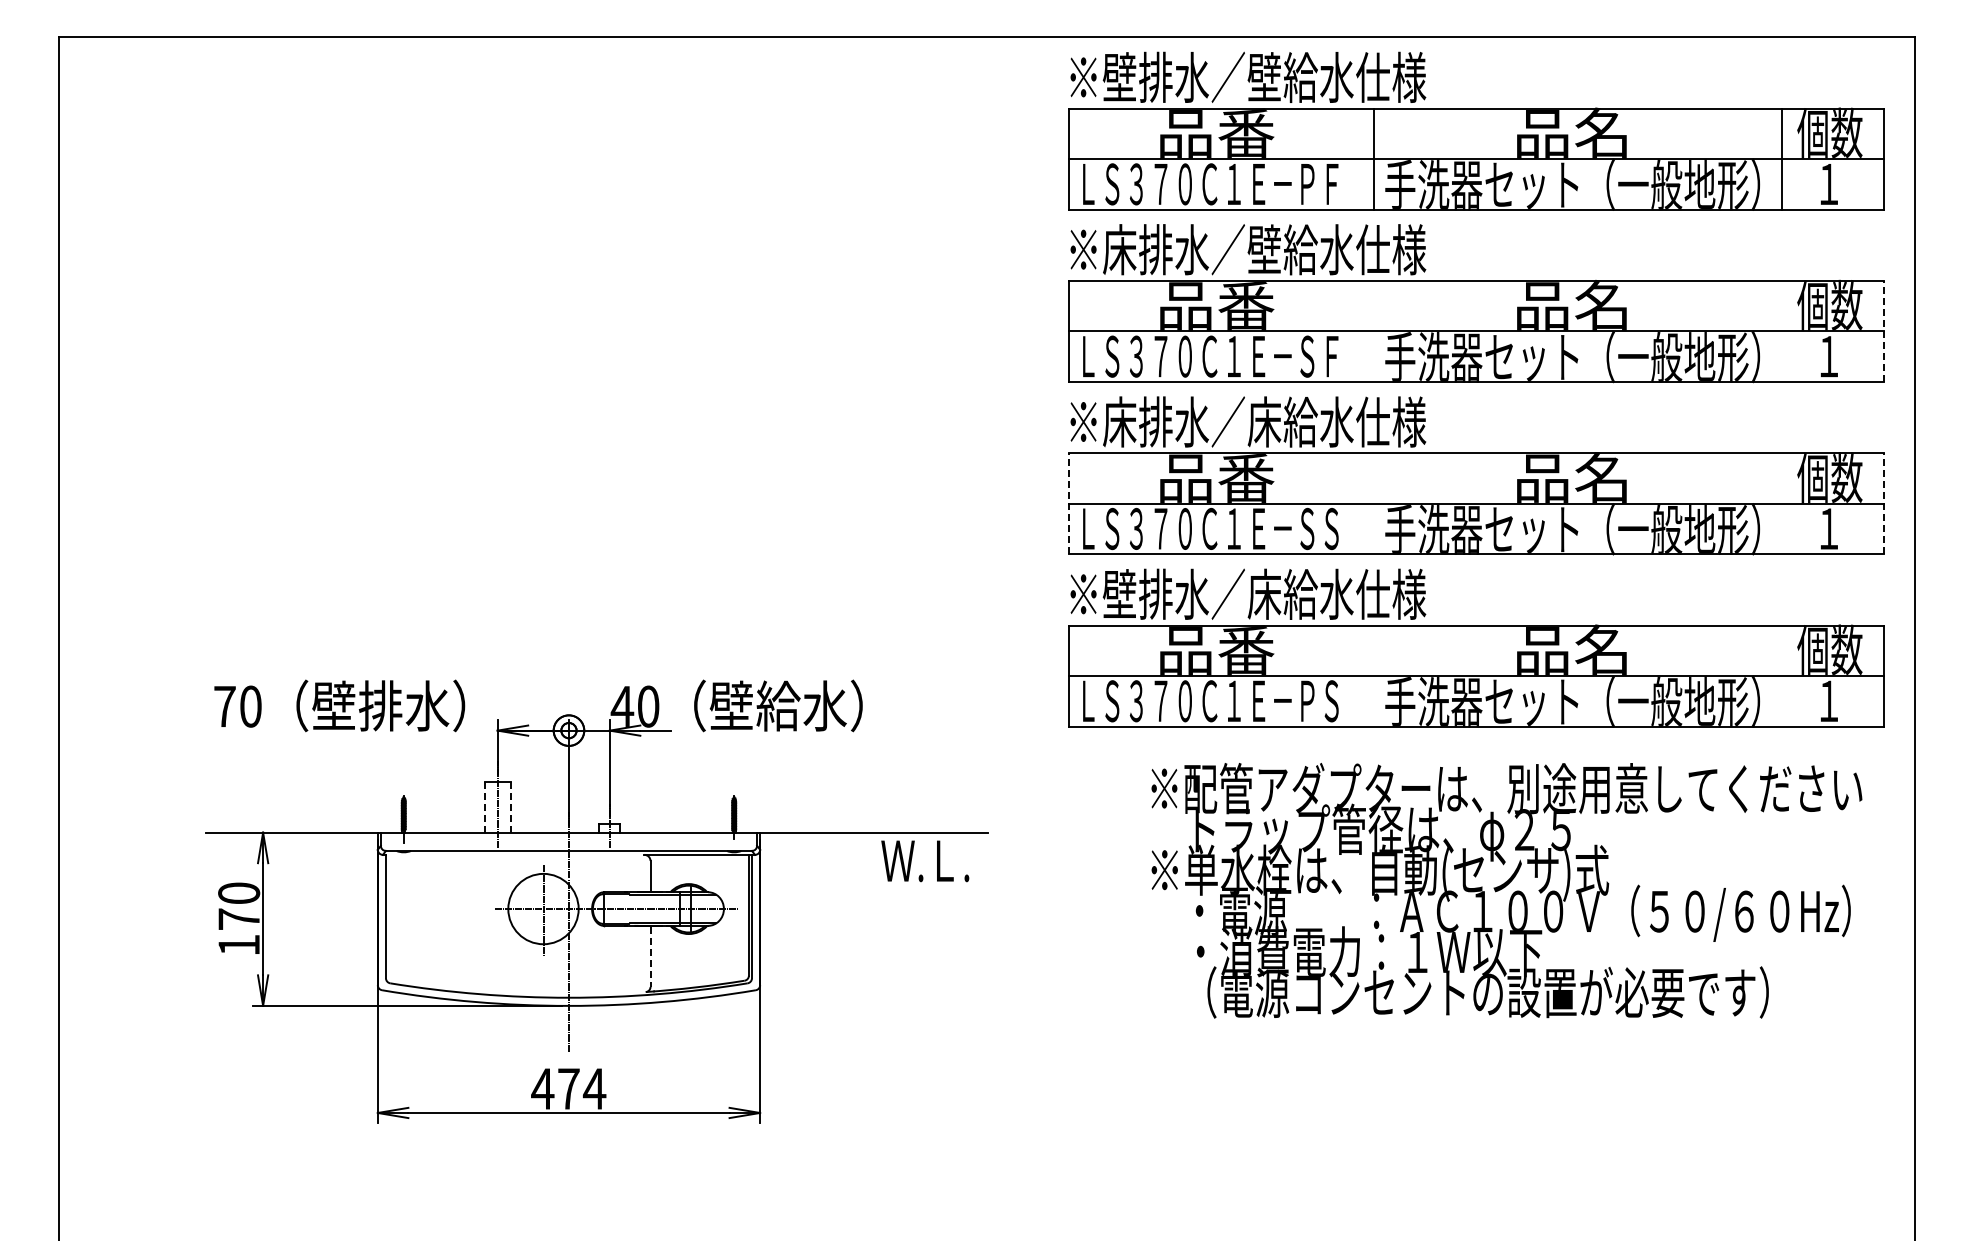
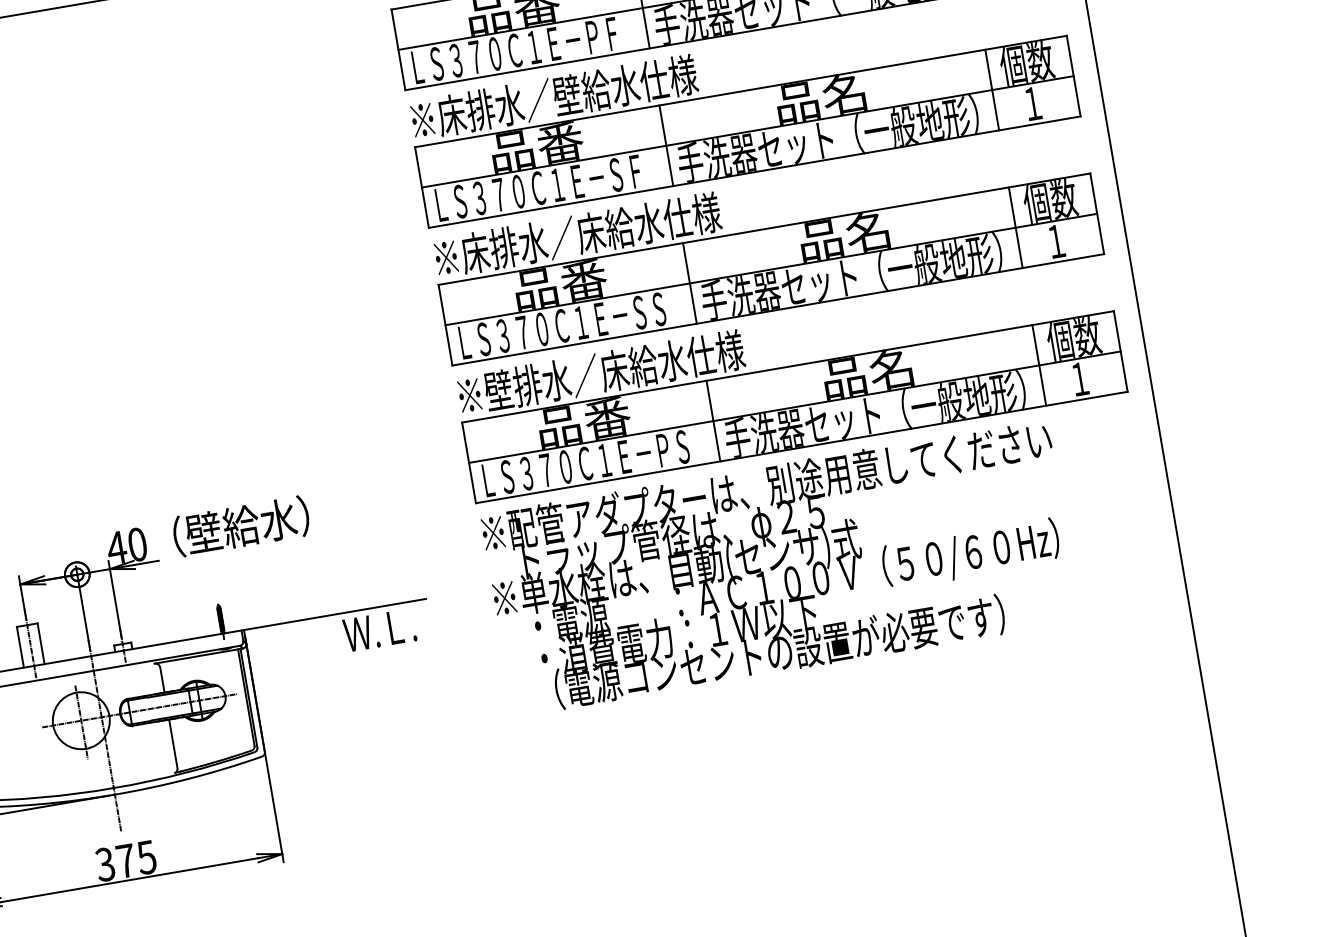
line: (1374, 331) -> (666, 145), added
line: (1782, 331) -> (992, 90), added
line: (1884, 331) -> (1073, 76), dashed -> solid
line: (1068, 503) -> (445, 324), dashed -> solid
line: (1374, 503) -> (689, 283), added
line: (1782, 503) -> (1015, 227), added
line: (1884, 503) -> (1097, 213), dashed -> solid
line: (1374, 675) -> (713, 420), added
line: (1782, 675) -> (1039, 364), added
line: (484, 806) -> (20, 646), dashed -> solid
line: (510, 806) -> (40, 643), dashed -> solid
text: (1506, 890) -> (780, 567), moved
line: (650, 957) -> (173, 744), dashed -> solid
text: (568, 1089) -> (125, 861), 474 -> 375

